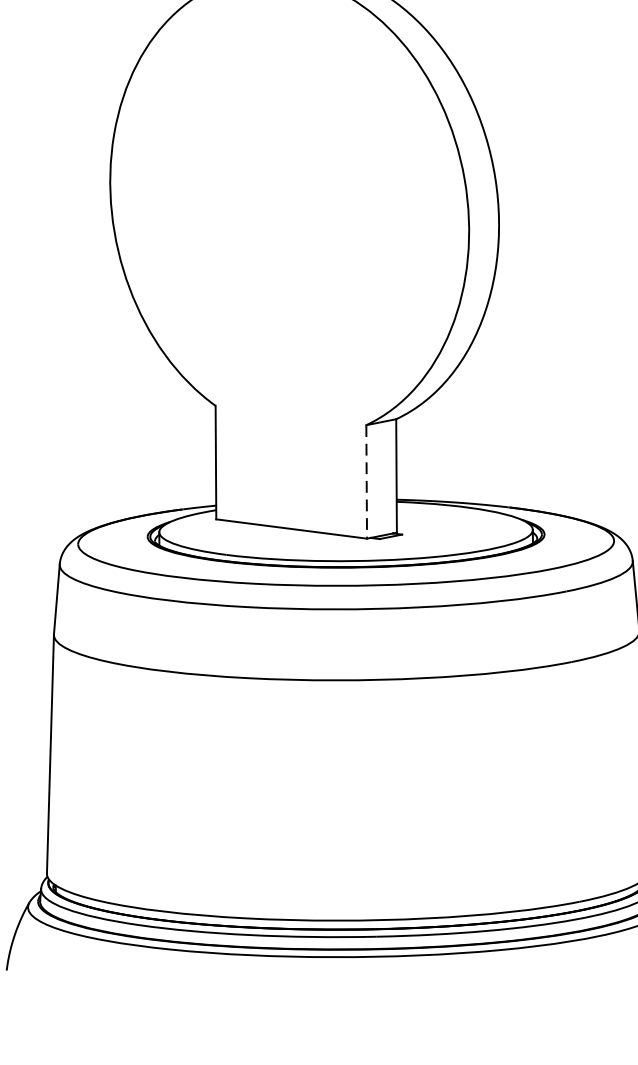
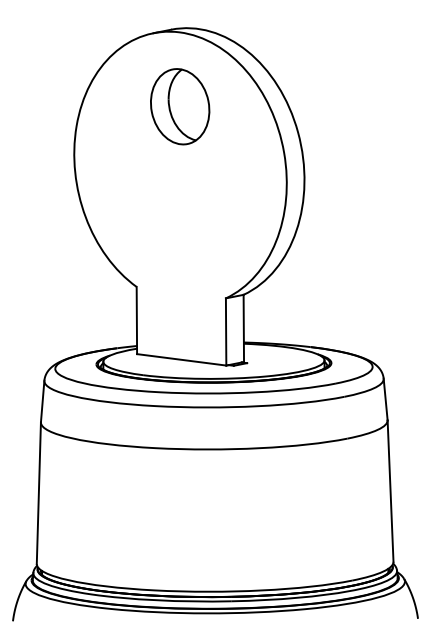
part: (289, 101) -> (180, 106), added
line: (367, 481) -> (226, 331), dashed -> solid

